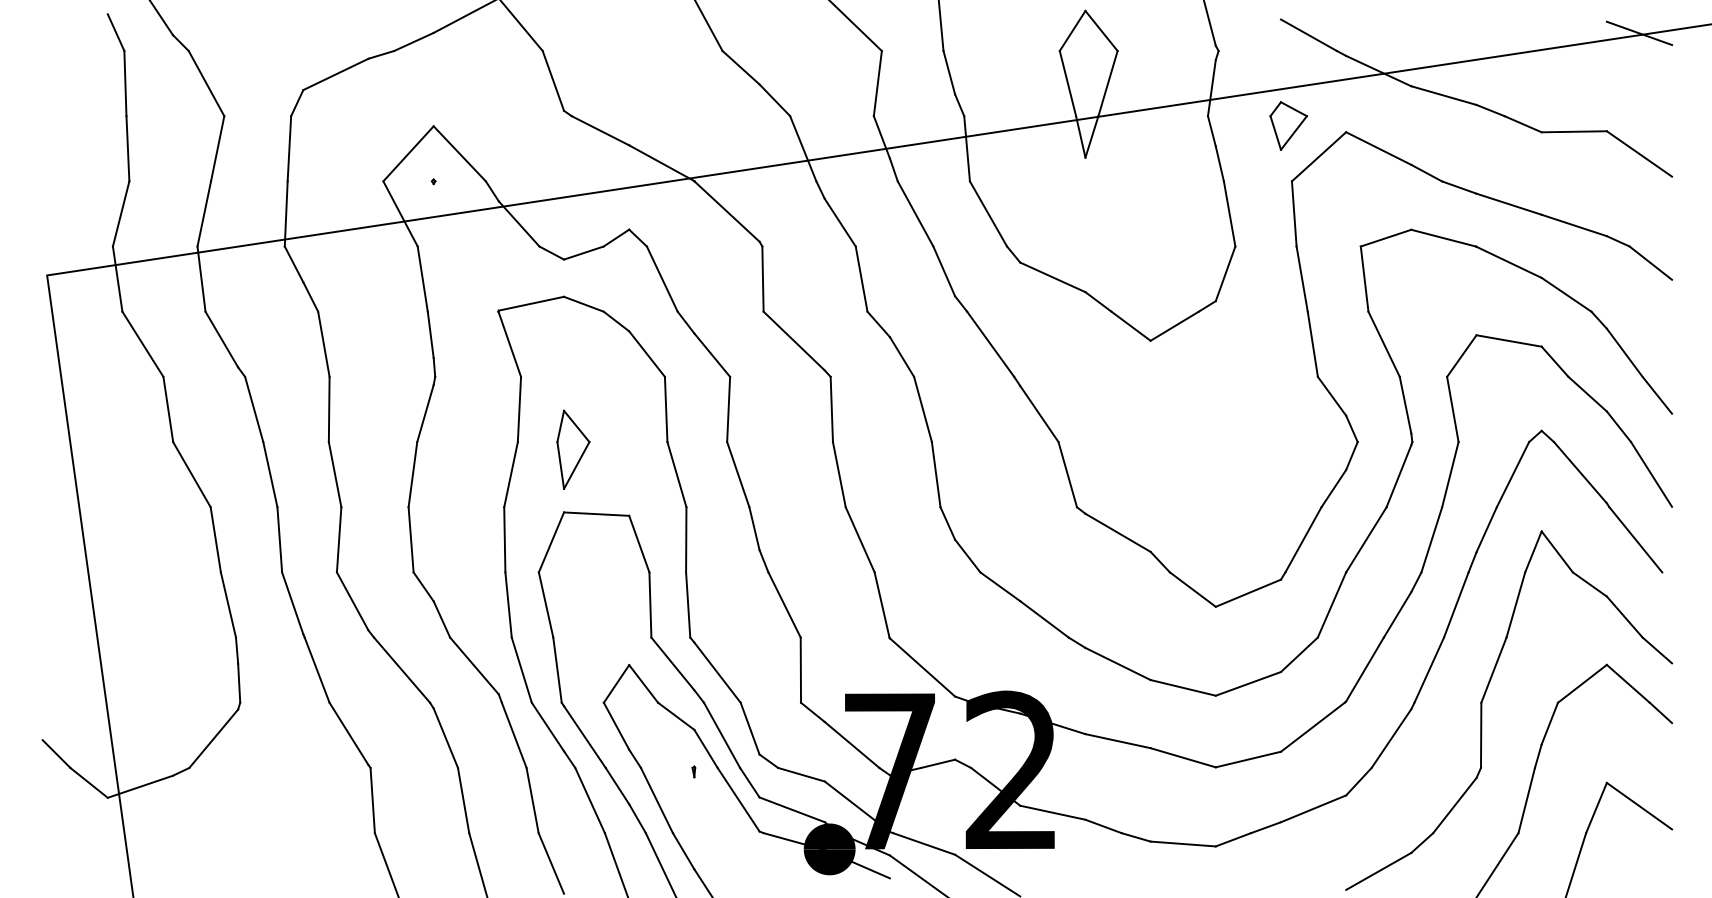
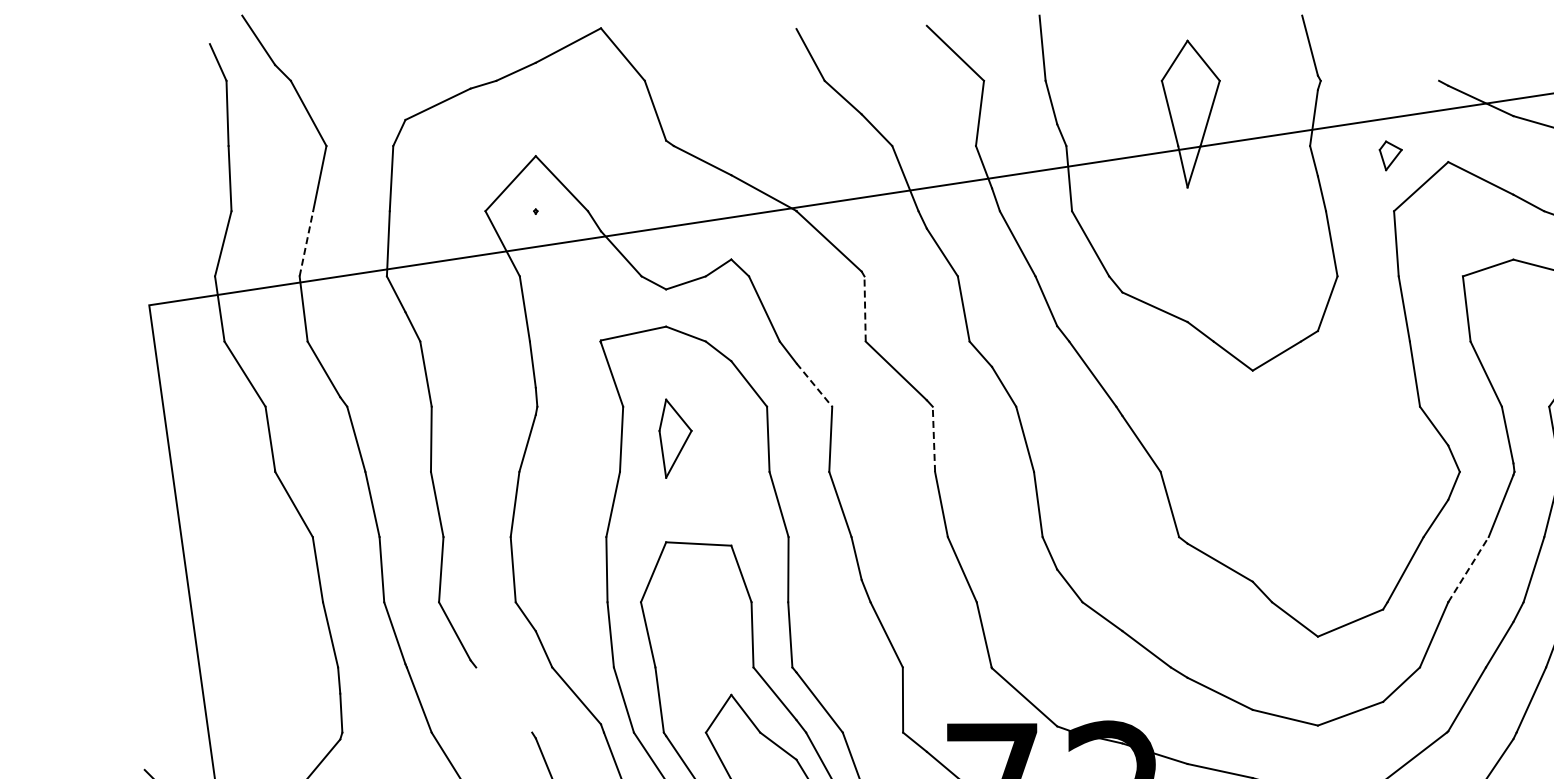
line: (1308, 35) -> (1410, 65), removed
part: (1288, 125) -> (1390, 155), size x0.6
line: (204, 213) -> (306, 243), solid -> dashed
line: (762, 279) -> (864, 309), solid -> dashed
line: (712, 355) -> (814, 385), solid -> dashed
line: (831, 409) -> (933, 439), solid -> dashed
part: (573, 449) -> (675, 438), moved
line: (1366, 539) -> (1468, 569), solid -> dashed
line: (402, 669) -> (504, 699), removed

